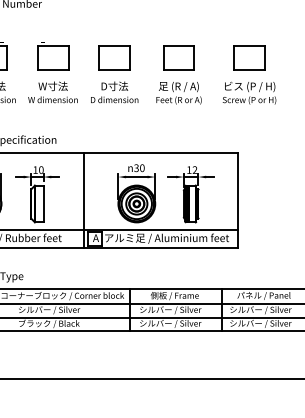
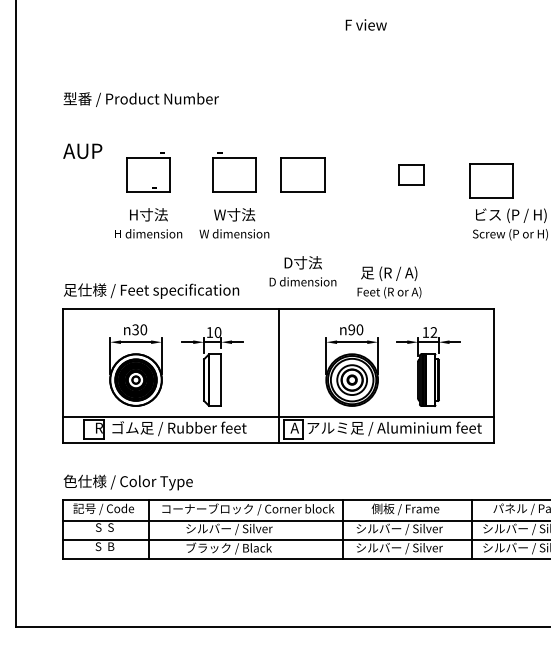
part: (114, 57) -> (302, 174), moved
part: (179, 57) -> (411, 174), size x0.6
part: (249, 57) -> (491, 180), moved
text: (114, 92) -> (302, 271), moved
text: (179, 93) -> (389, 282), moved
text: (136, 167) -> (351, 329), 30 -> 90

